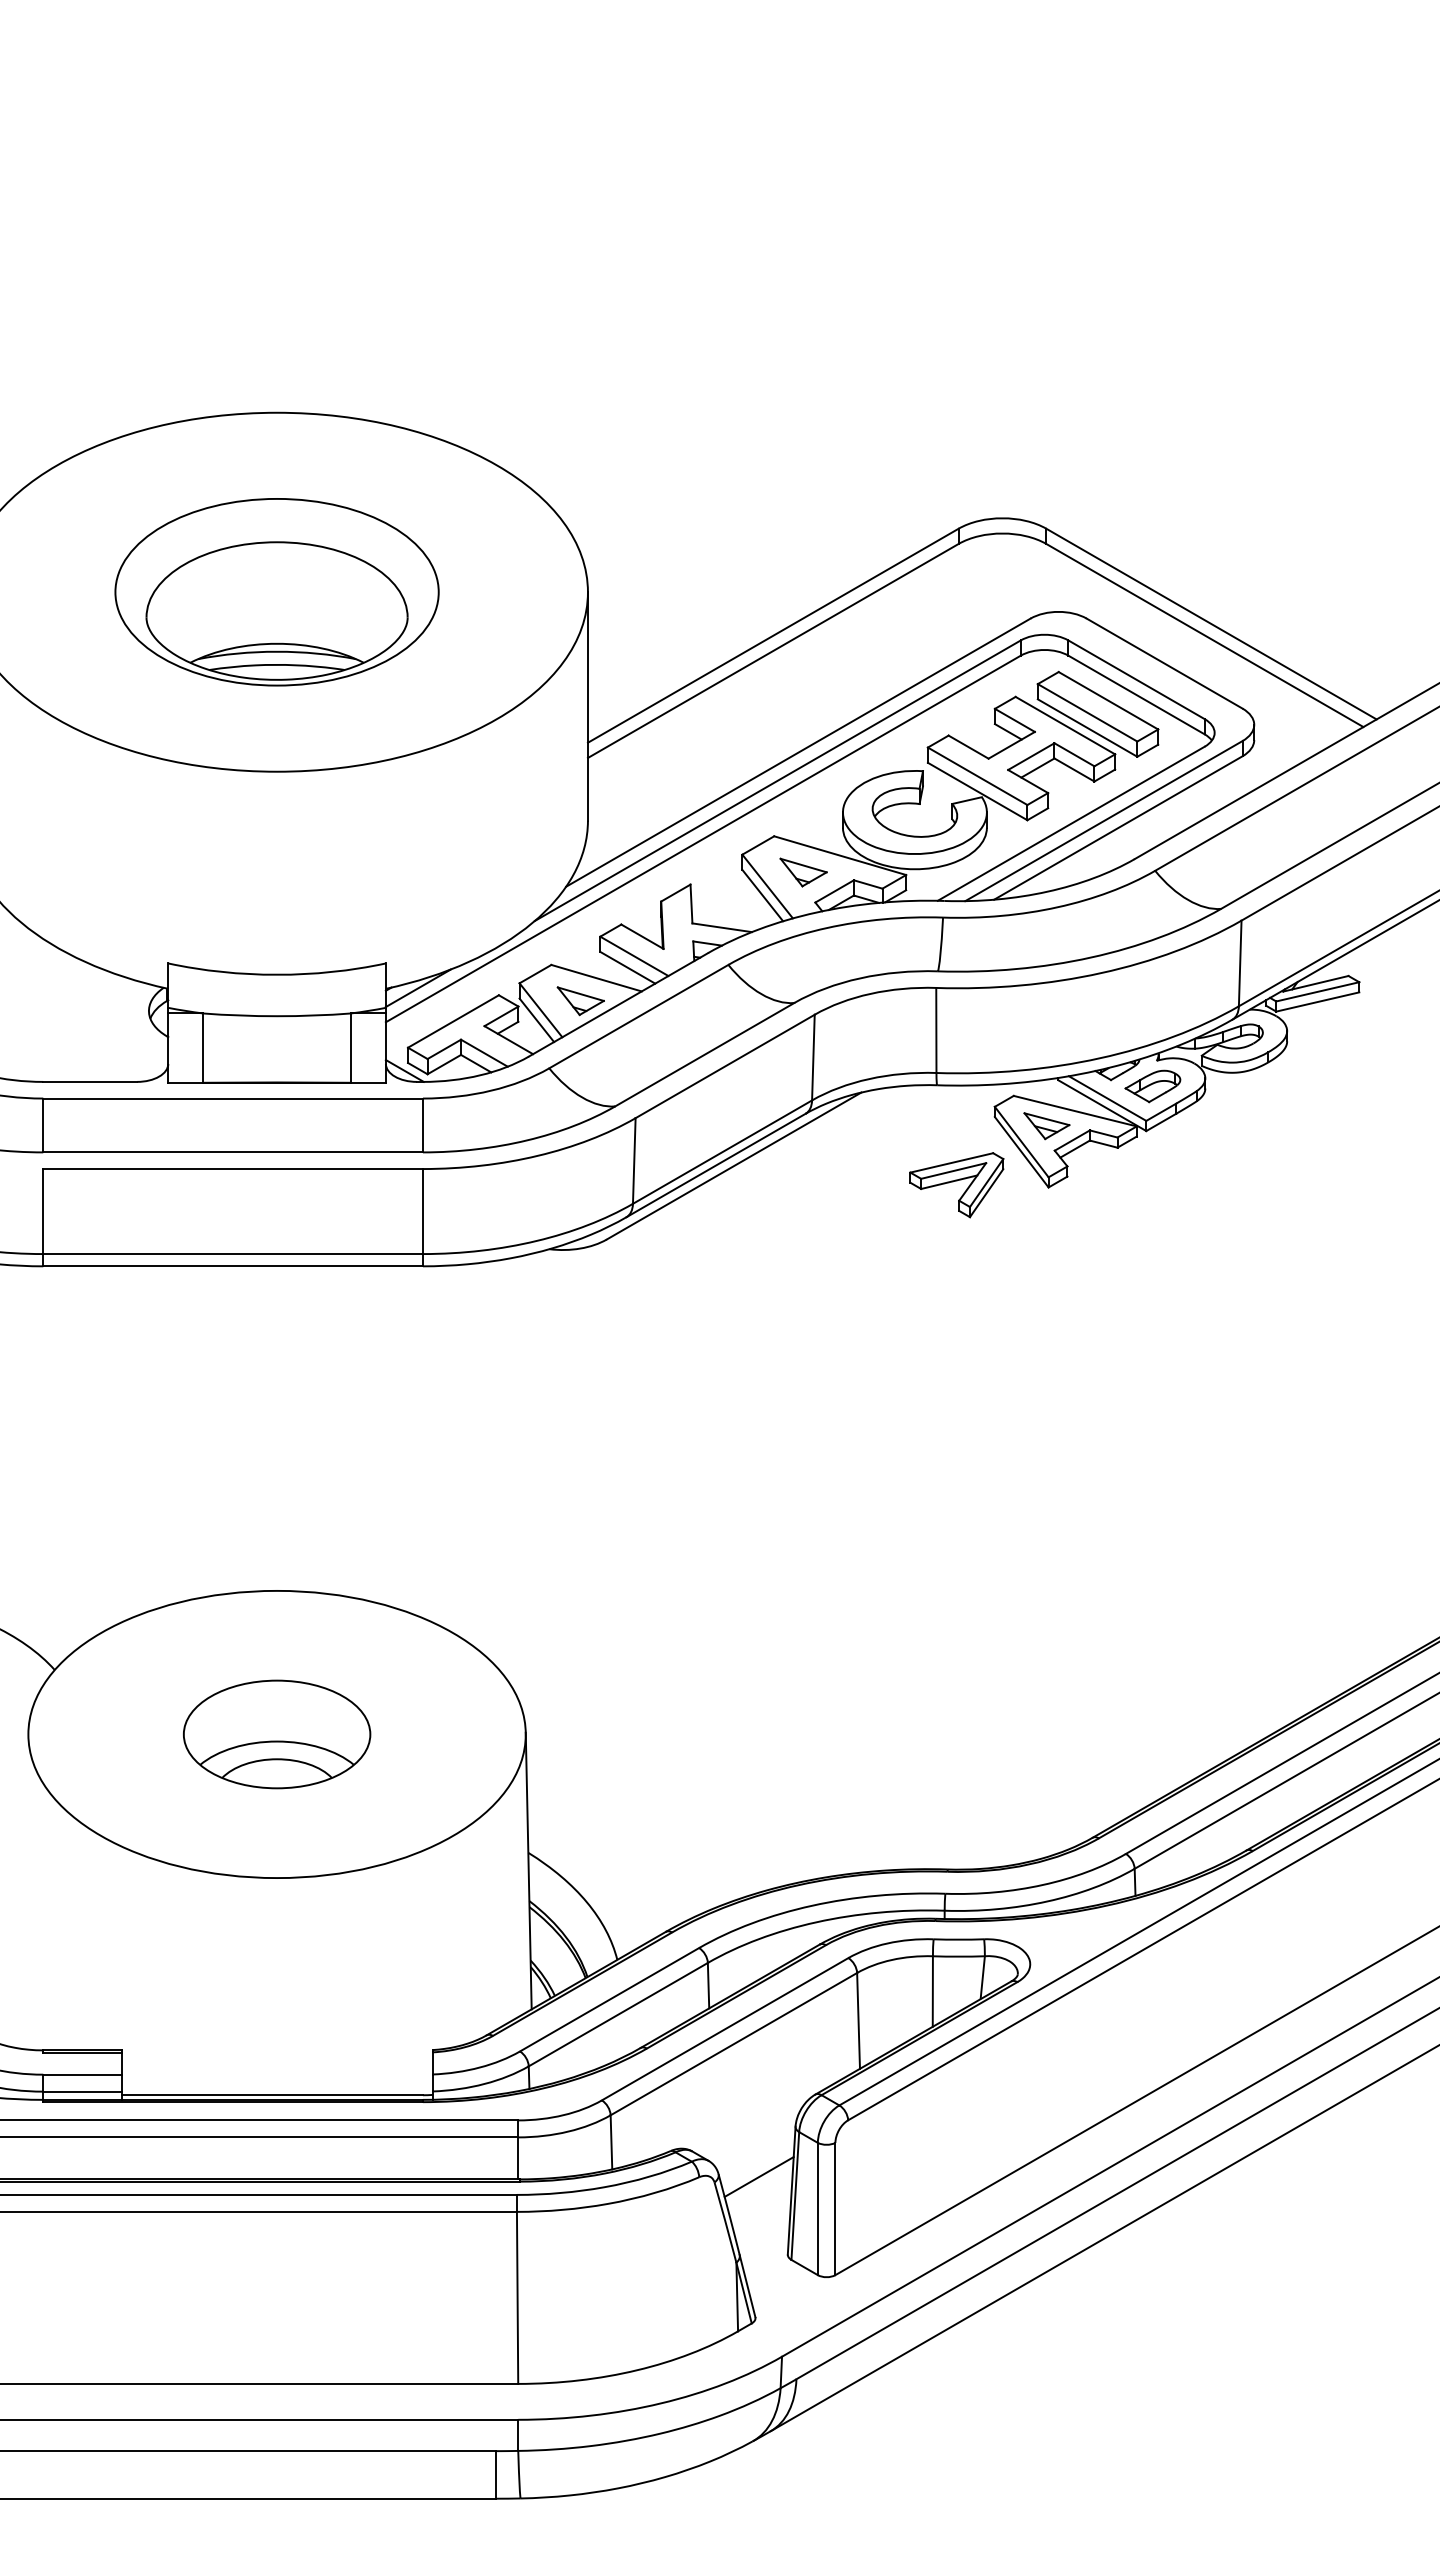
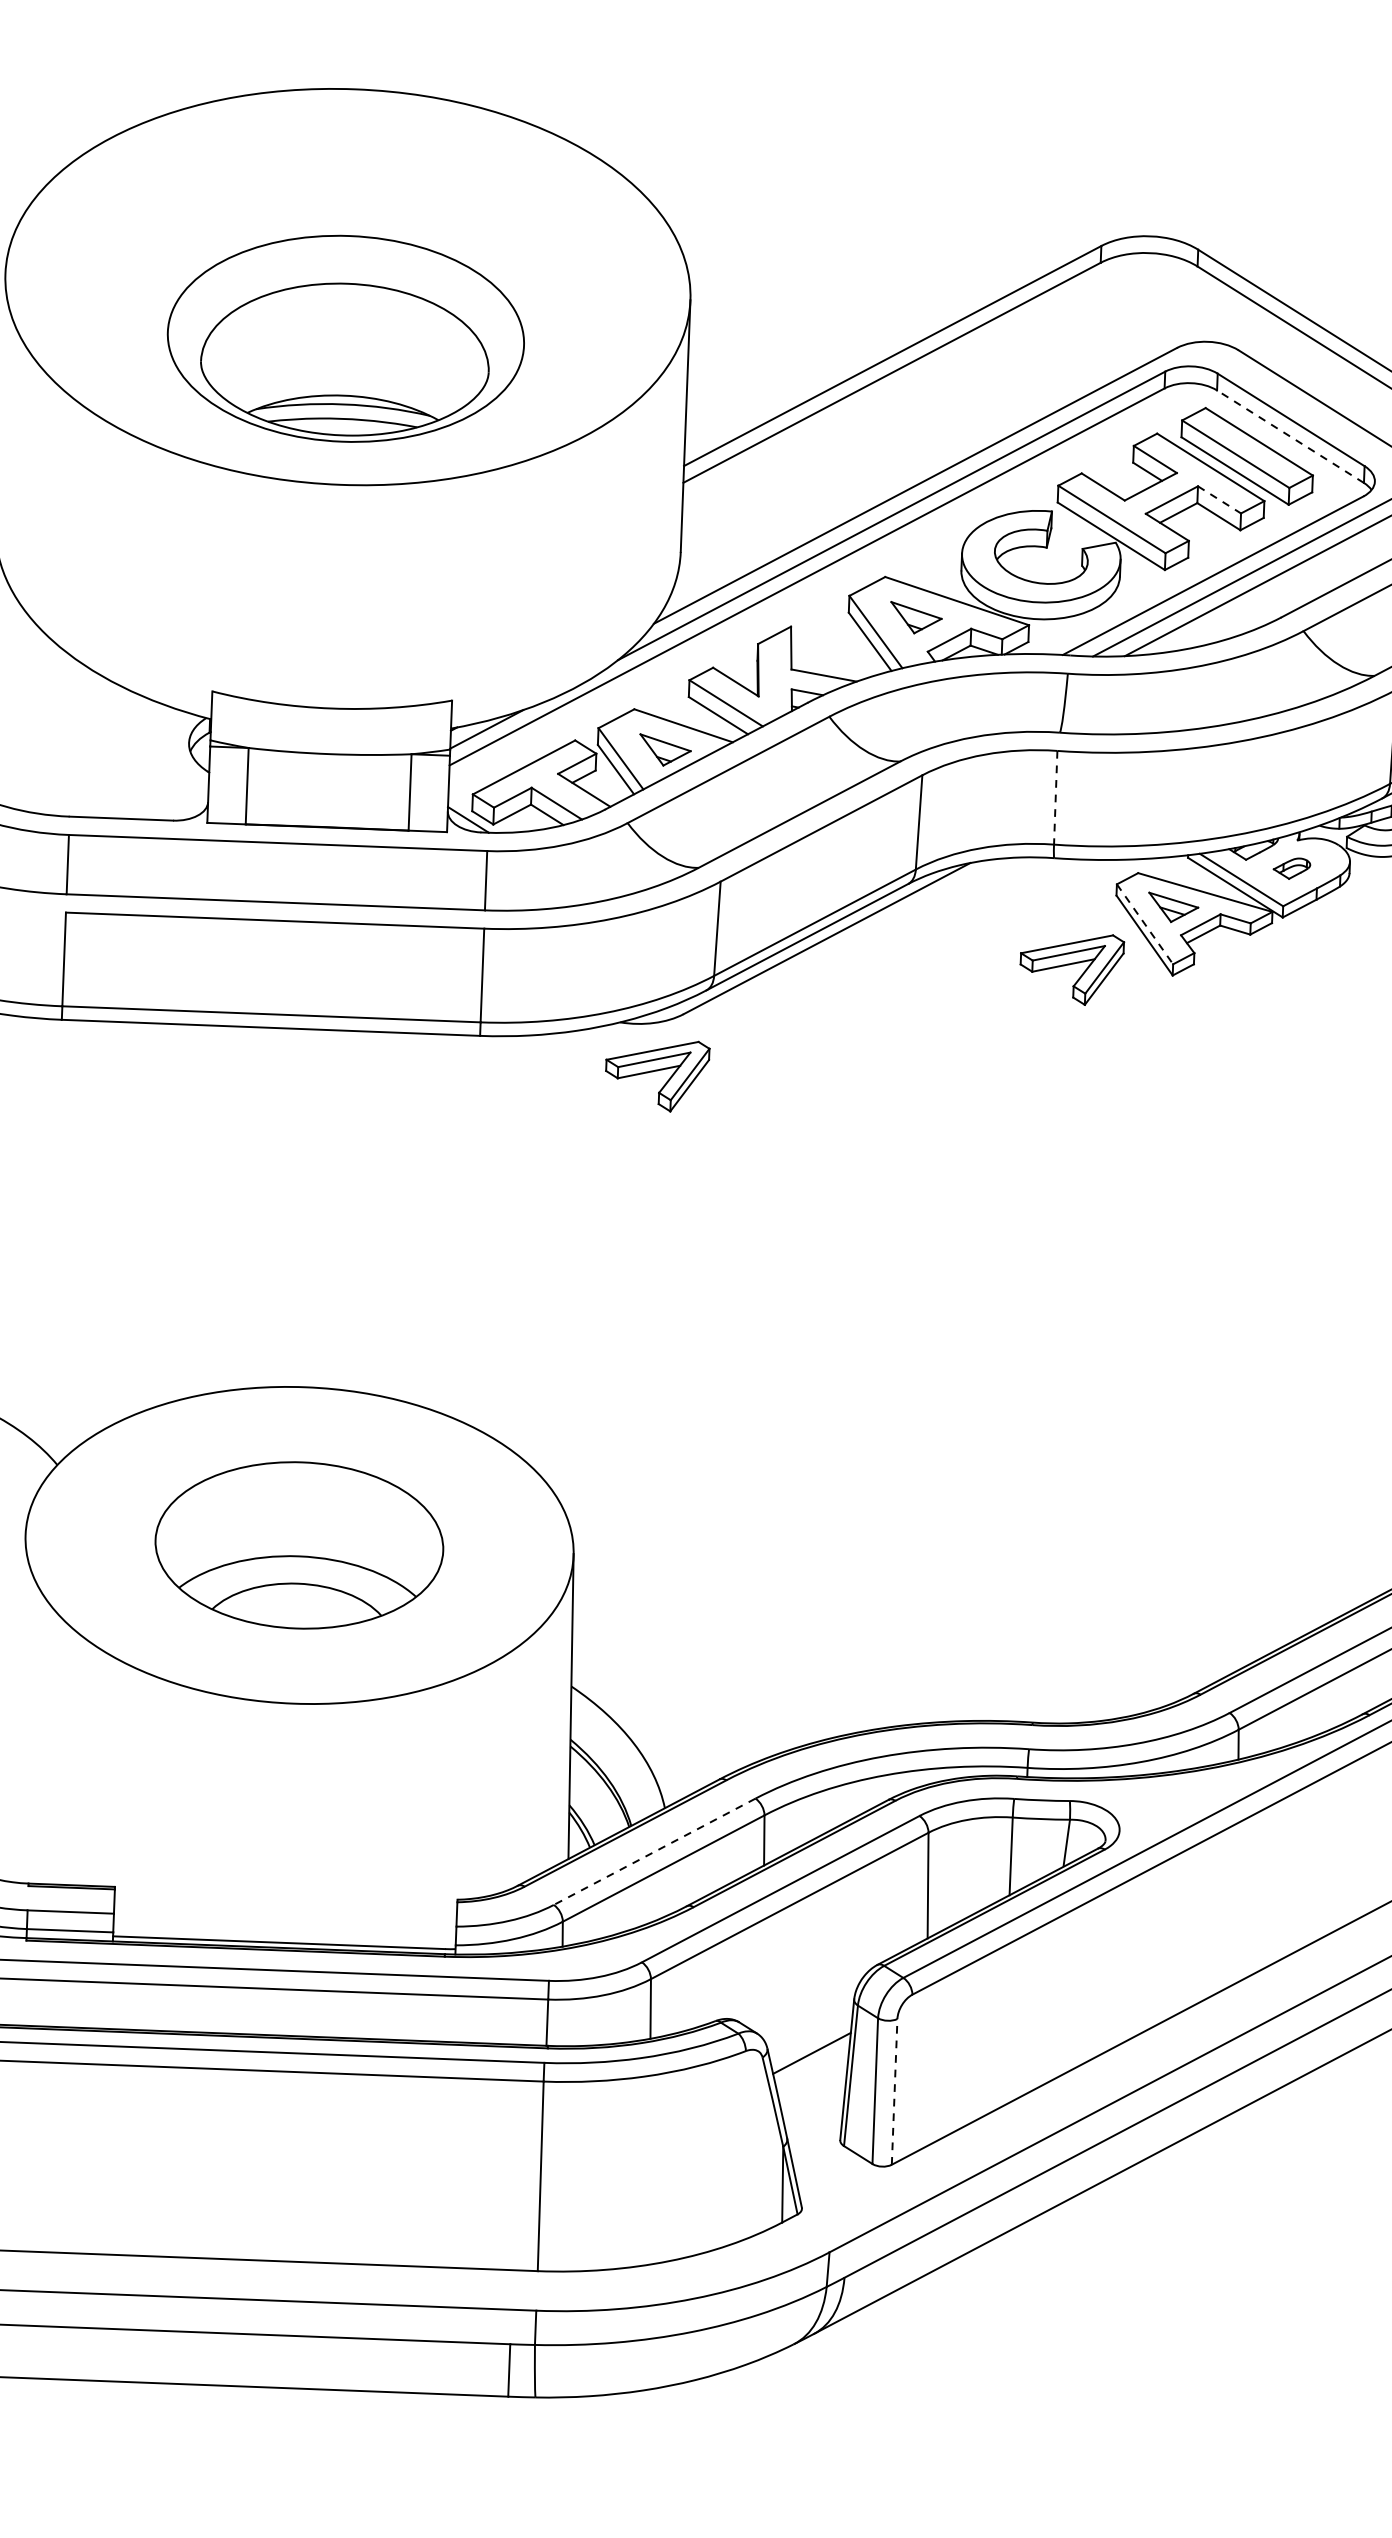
part: (276, 592) -> (345, 339), moved
line: (1136, 695) -> (1290, 437), solid -> dashed
line: (1074, 755) -> (1219, 500), solid -> dashed
line: (936, 1030) -> (1055, 797), solid -> dashed
part: (1152, 1086) -> (1291, 868), size x0.6
line: (1022, 1142) -> (1145, 924), solid -> dashed
part: (584, 1296) -> (656, 1075), added
part: (277, 1734) -> (300, 1545), size x1.4
line: (609, 2000) -> (654, 1852), solid -> dashed
line: (835, 2208) -> (894, 2091), solid -> dashed

